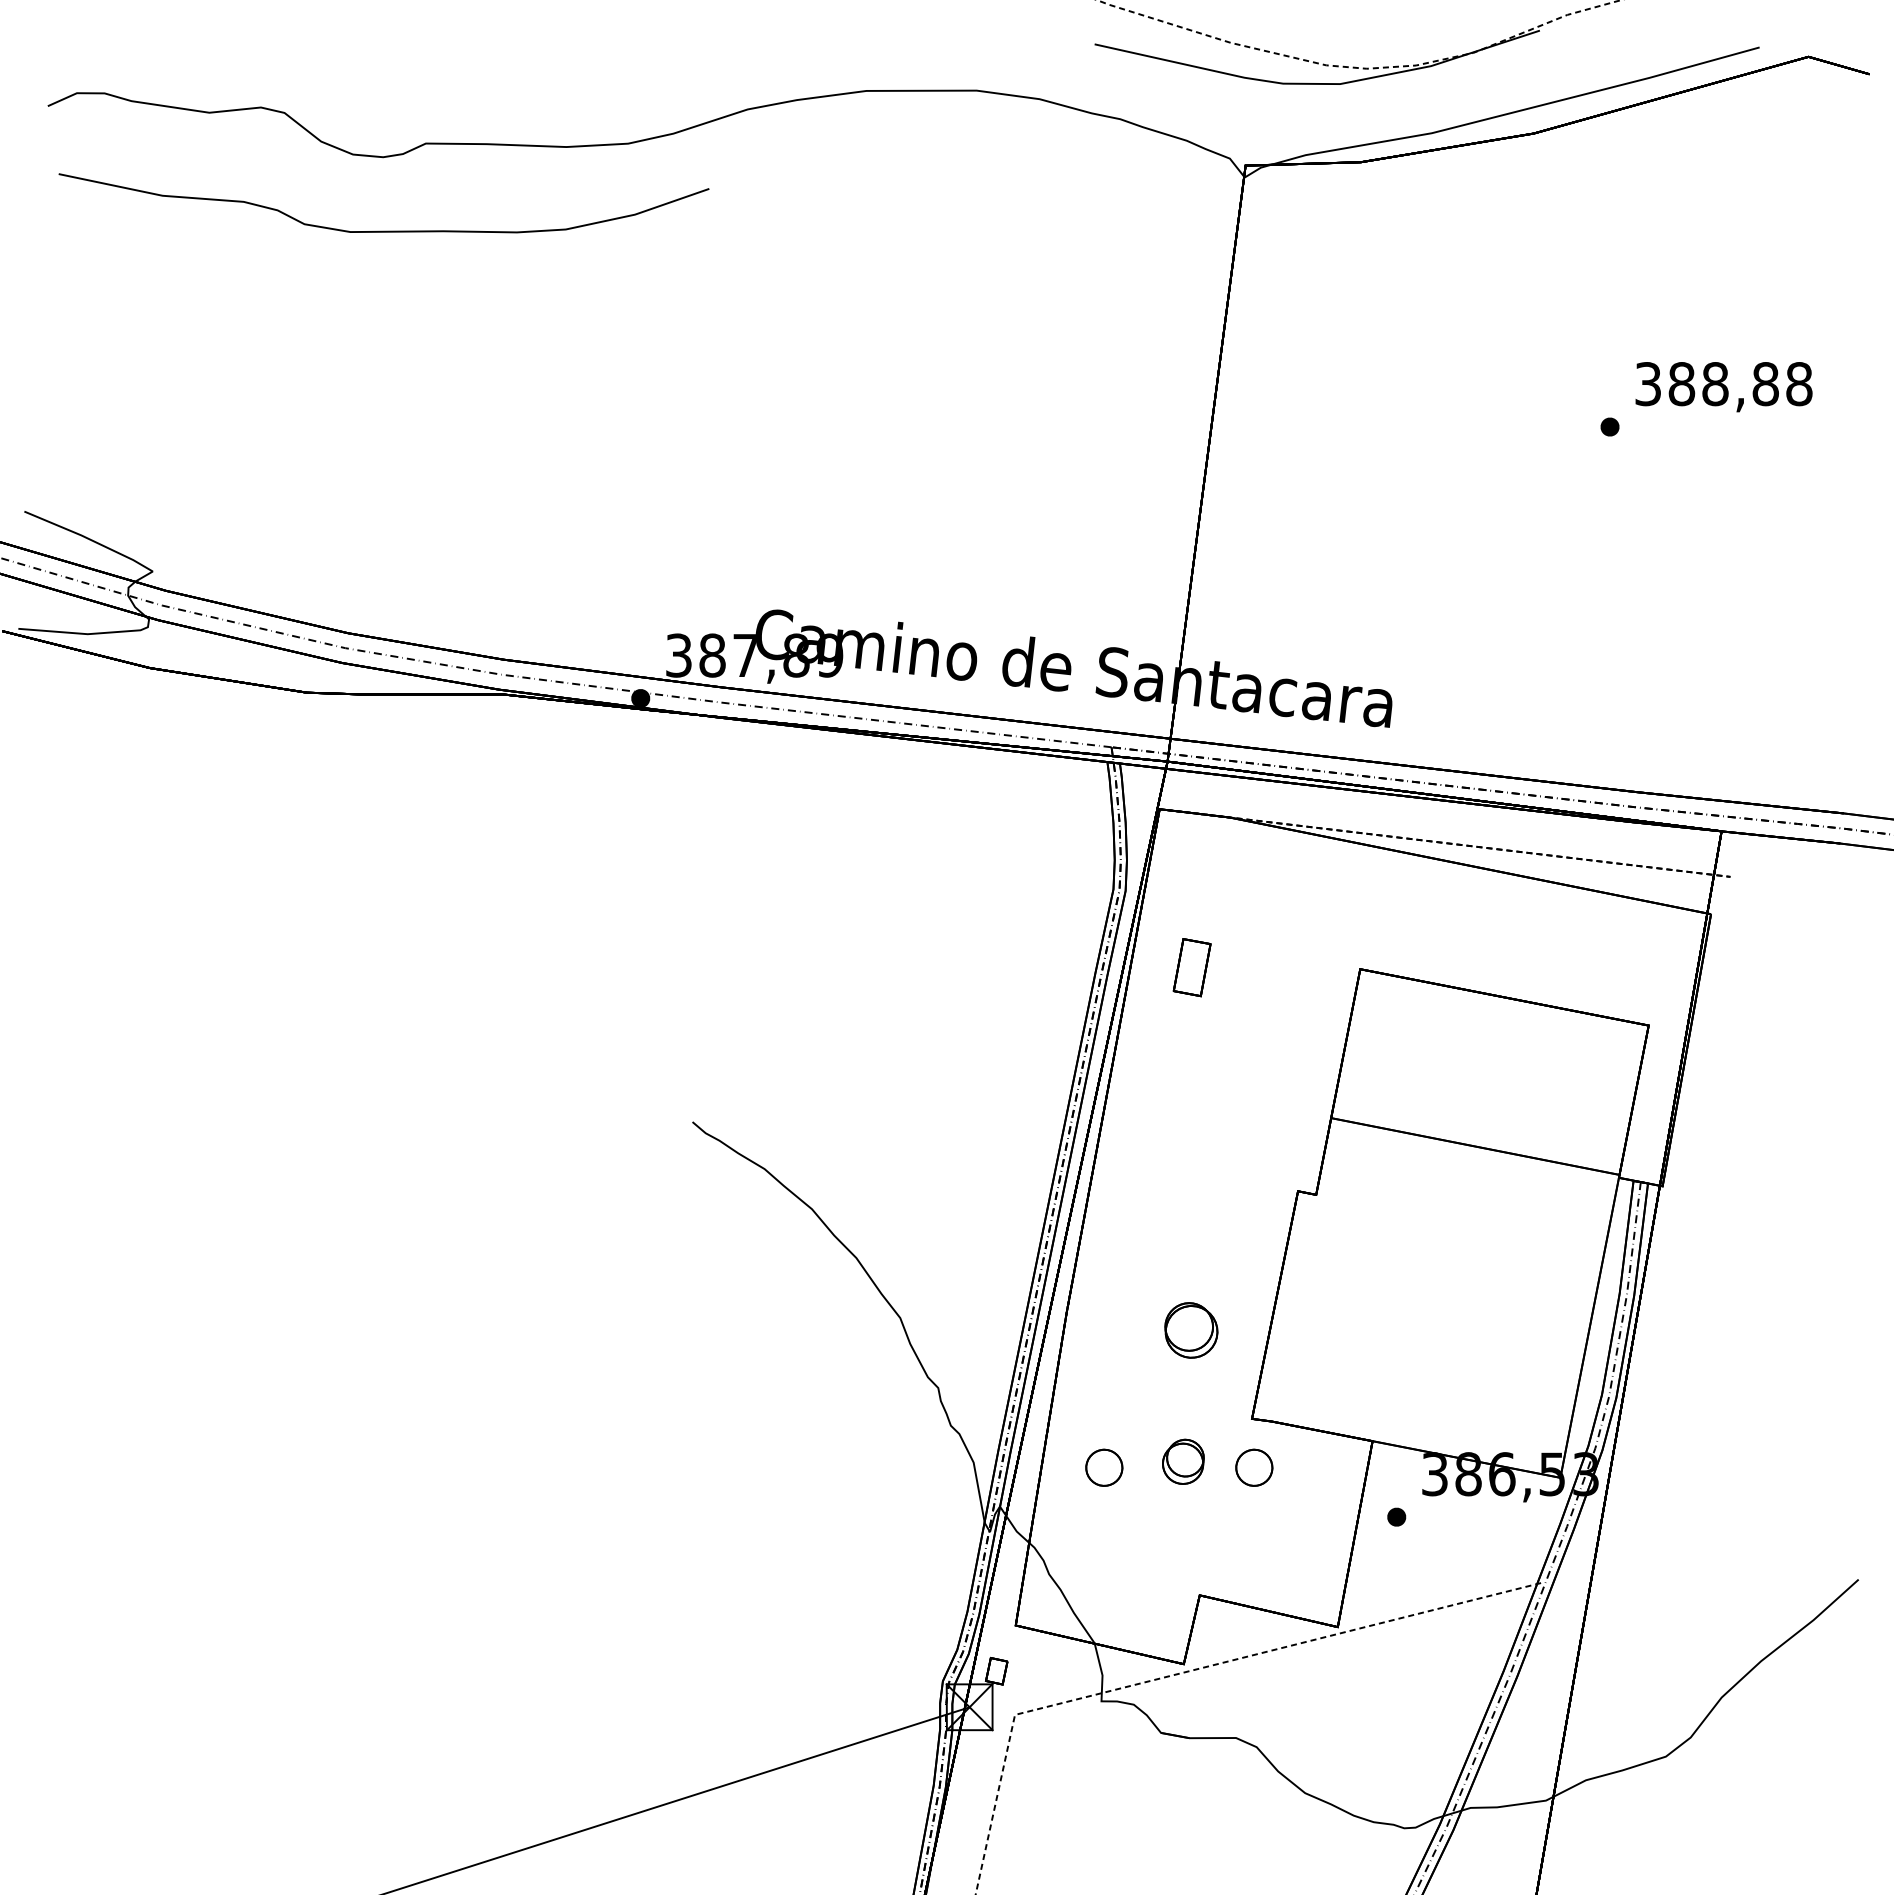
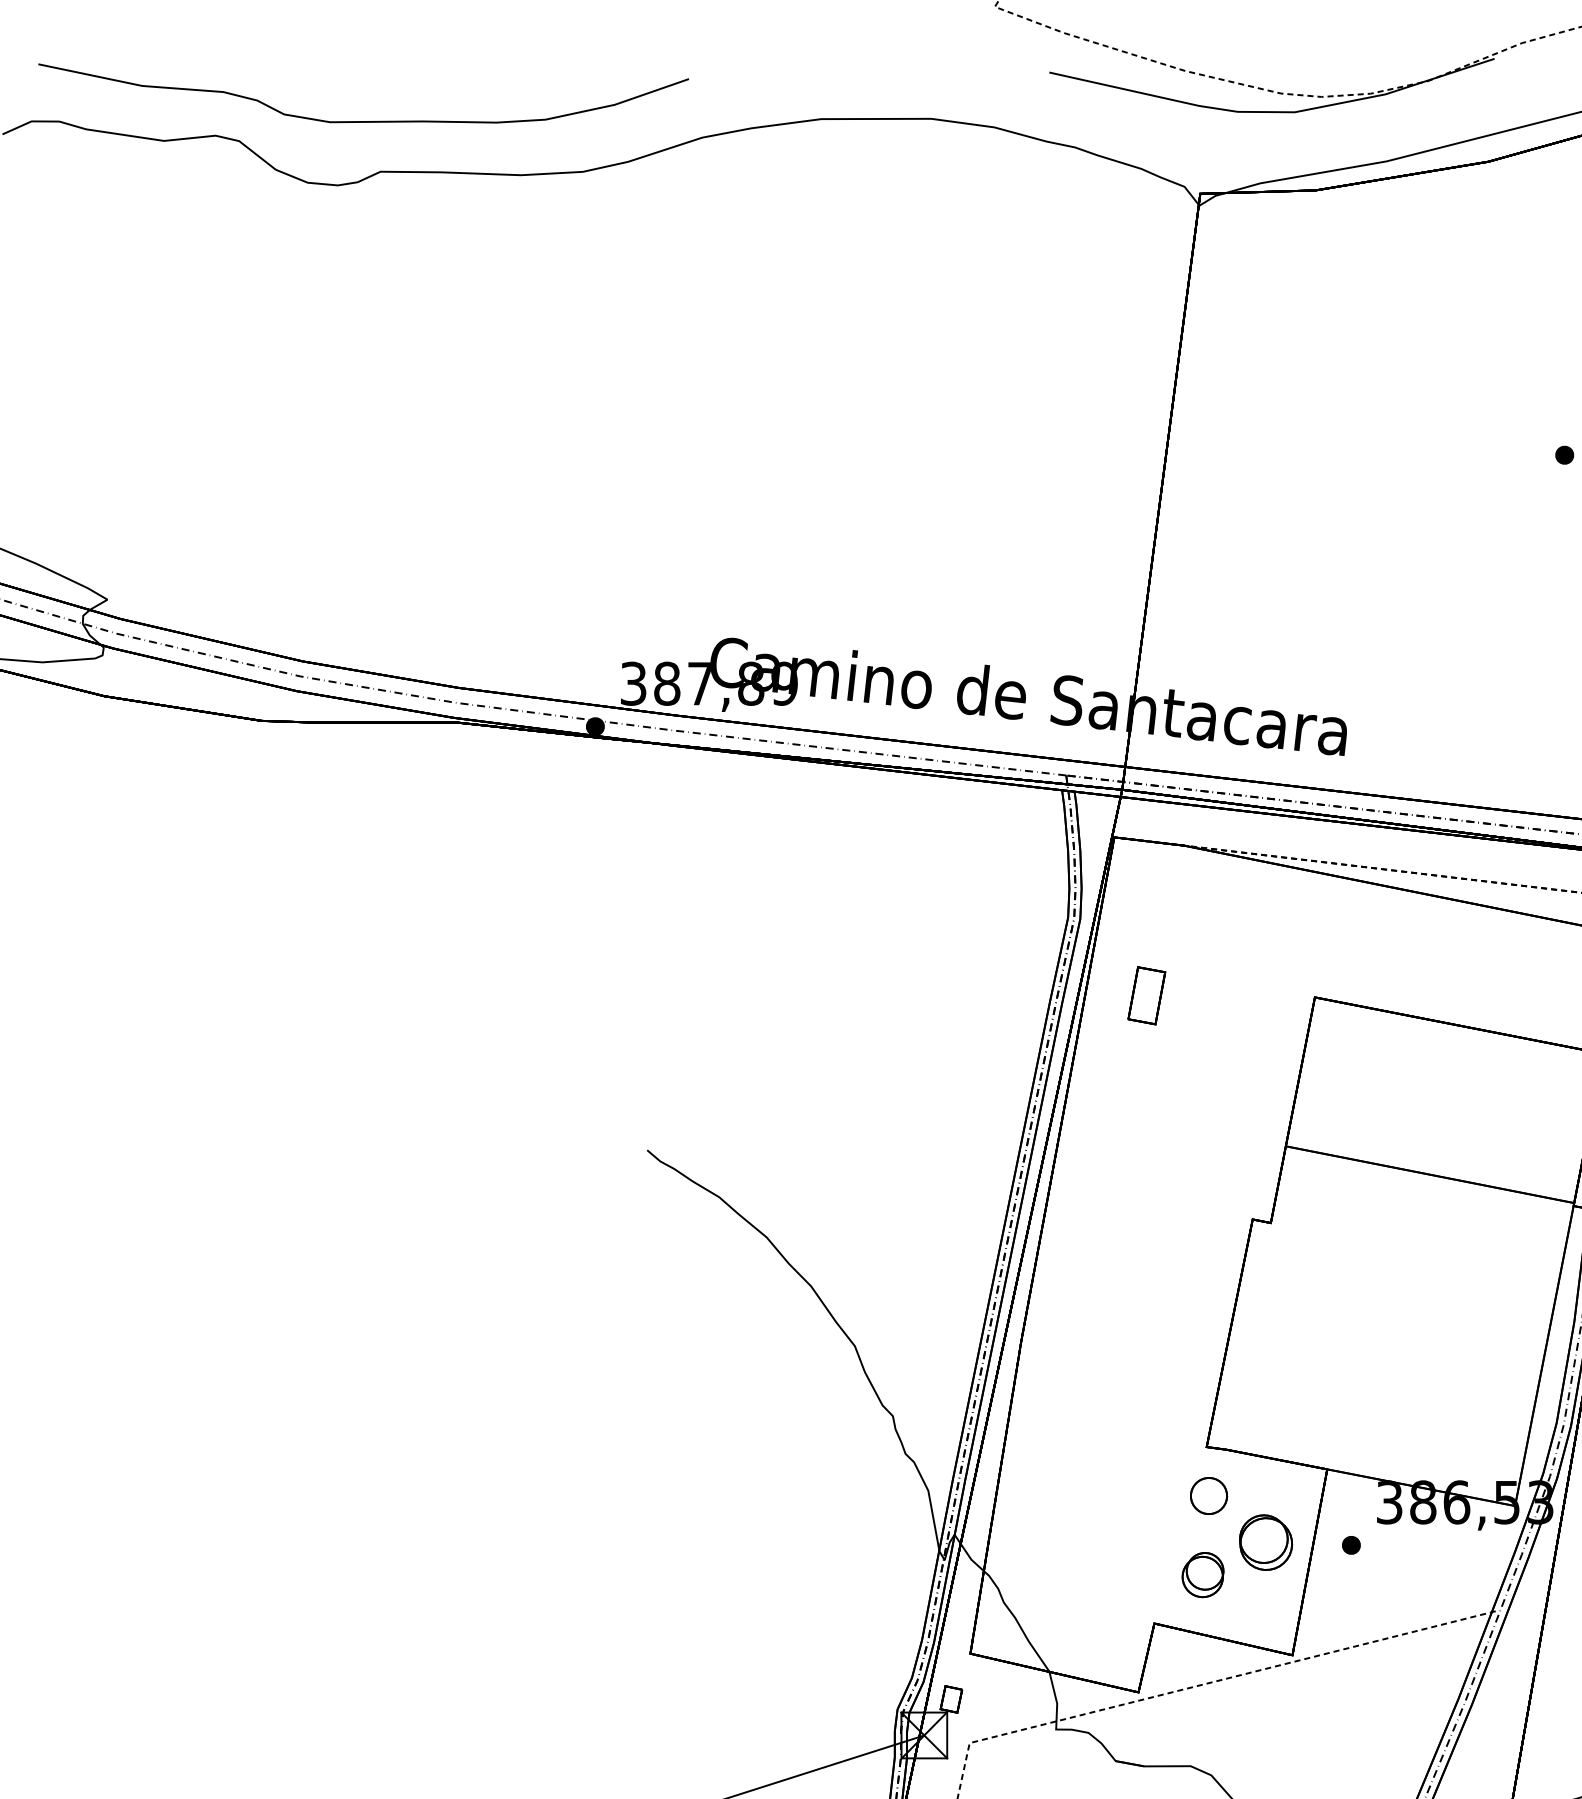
curve: (383, 230) -> (363, 120), moved
part: (1191, 1330) -> (1266, 1542), moved
part: (1183, 1461) -> (1203, 1574), moved
part: (1104, 1467) -> (1059, 1495), removed

